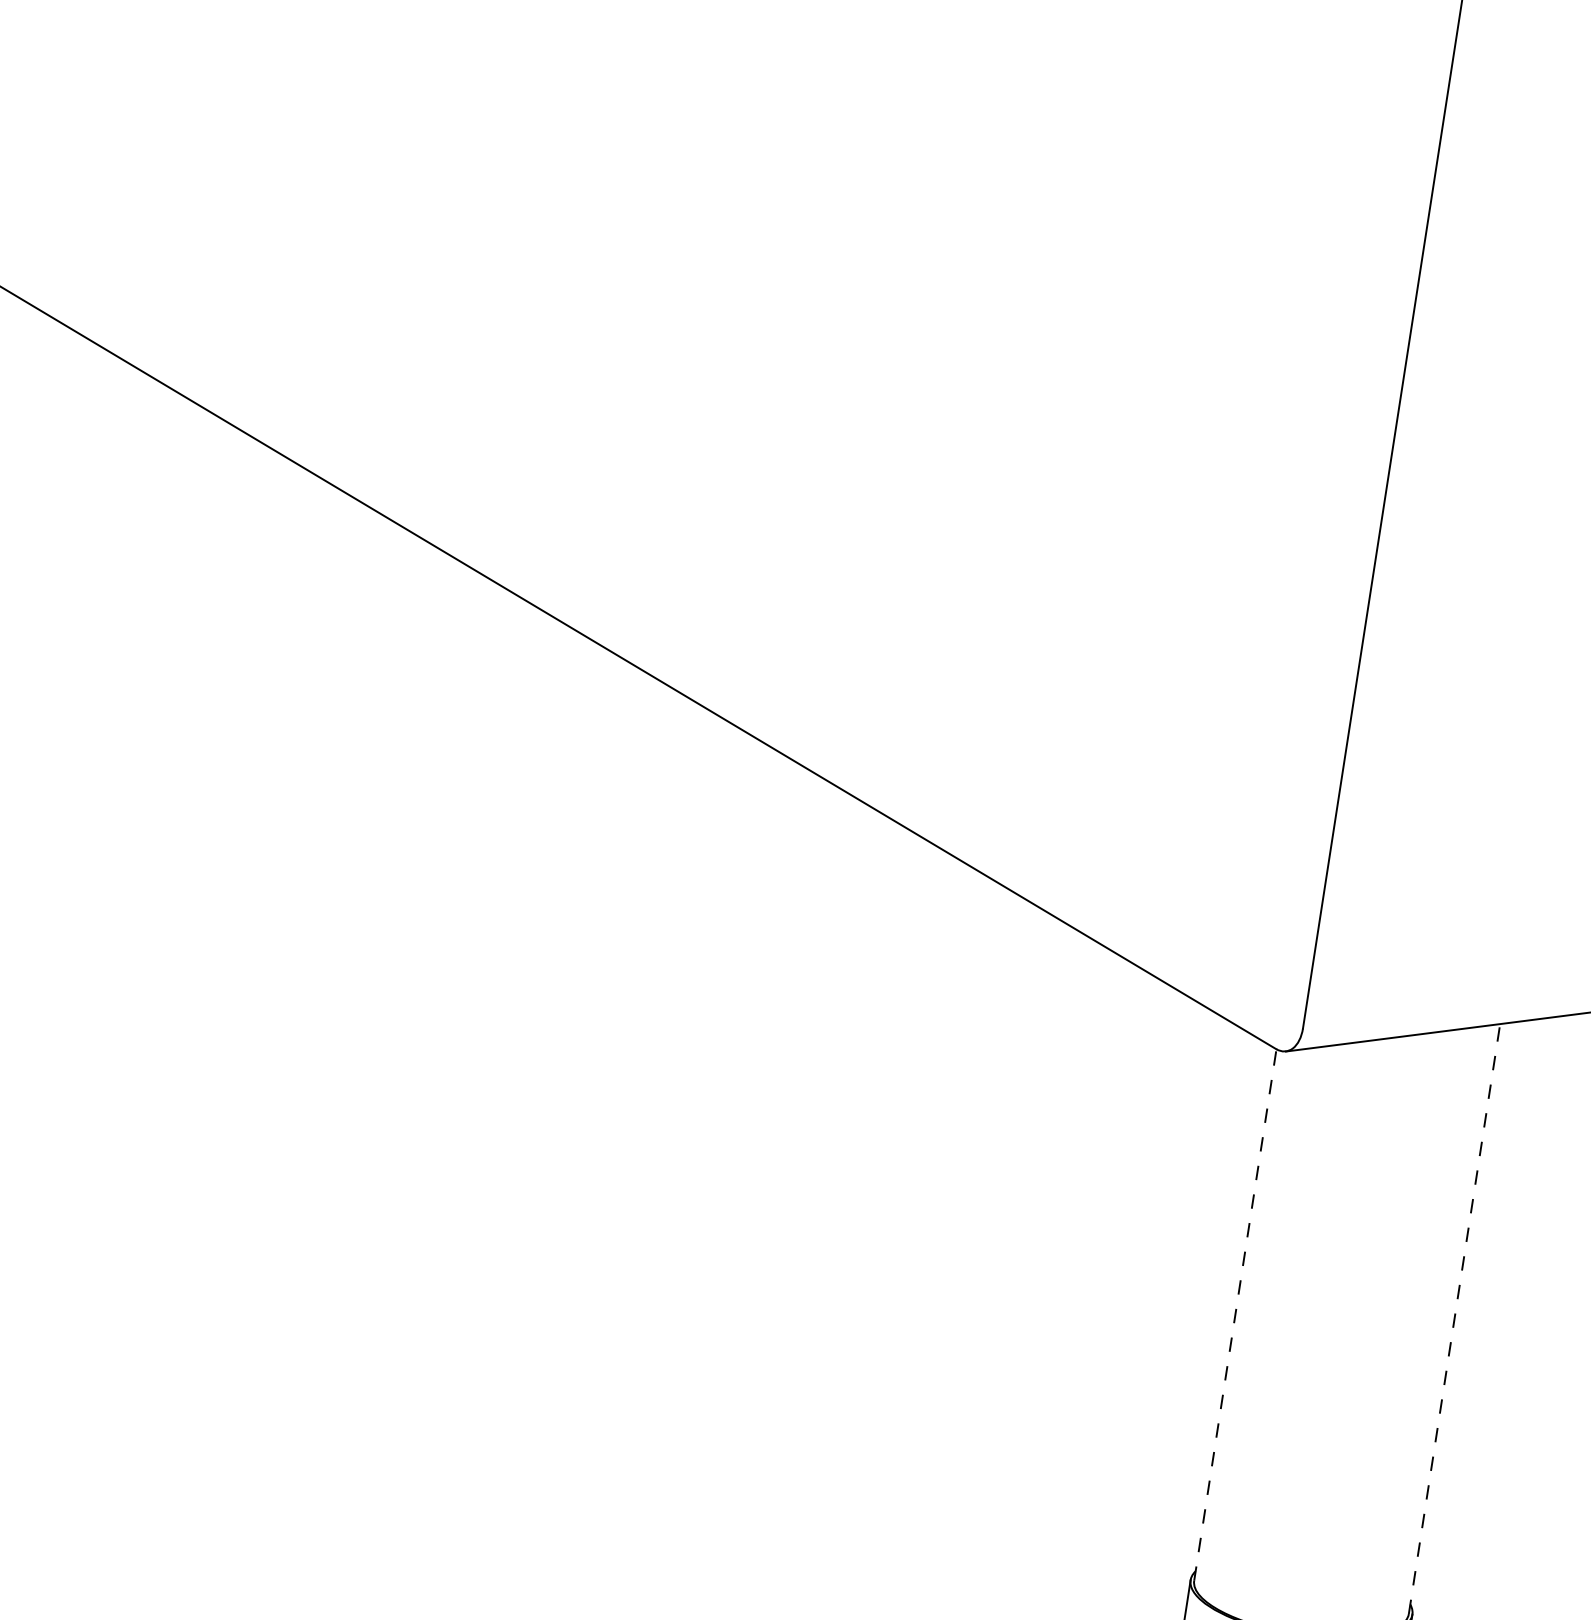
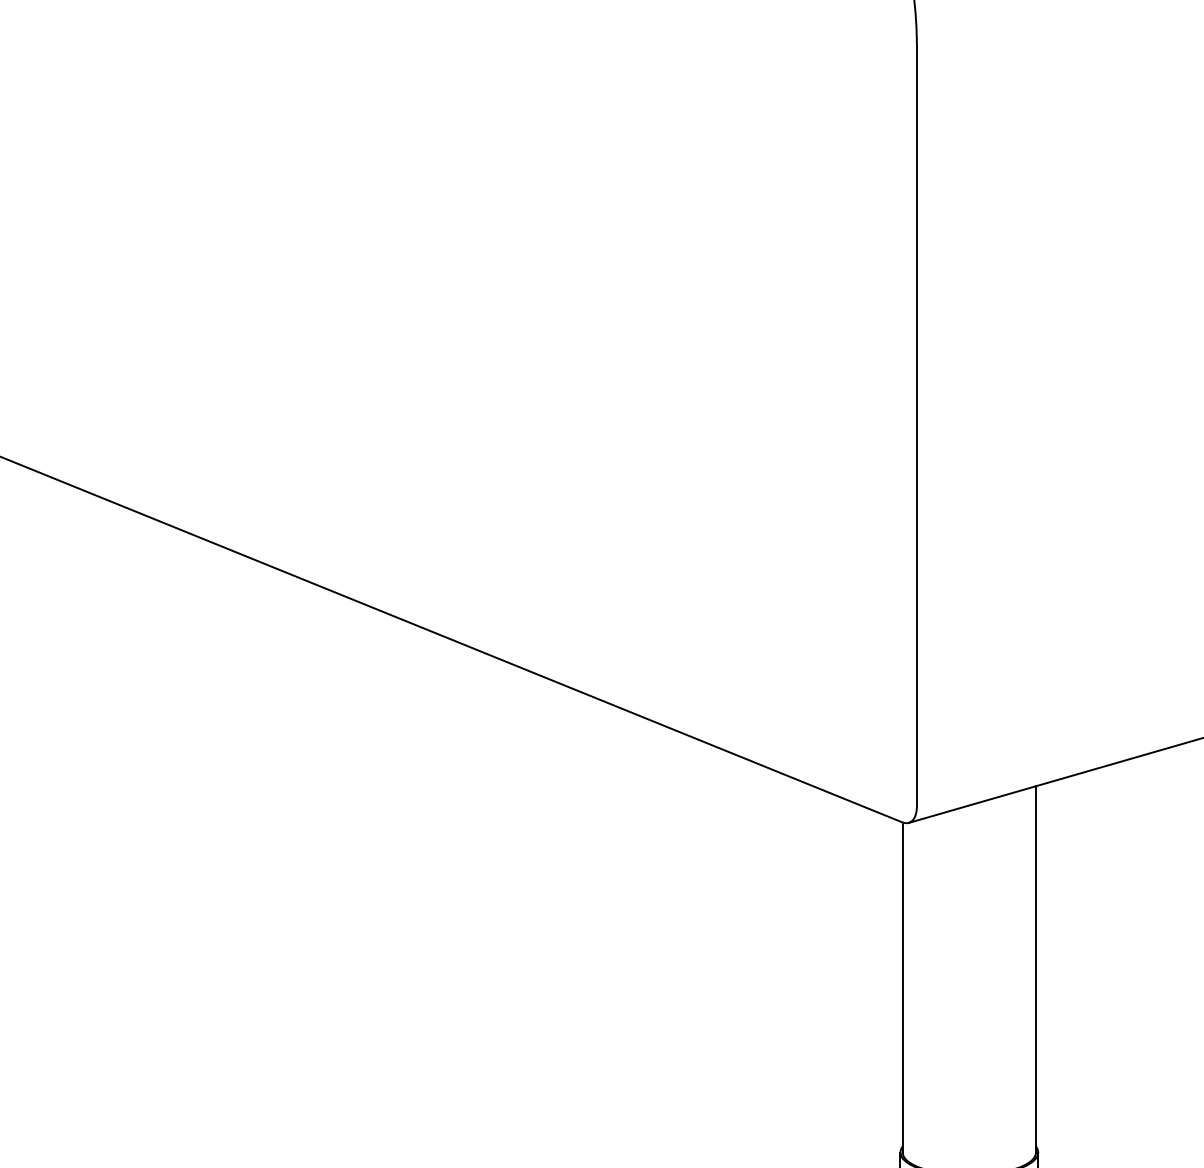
line: (1235, 1314) -> (902, 987), dashed -> solid
line: (1453, 1317) -> (1035, 968), dashed -> solid

